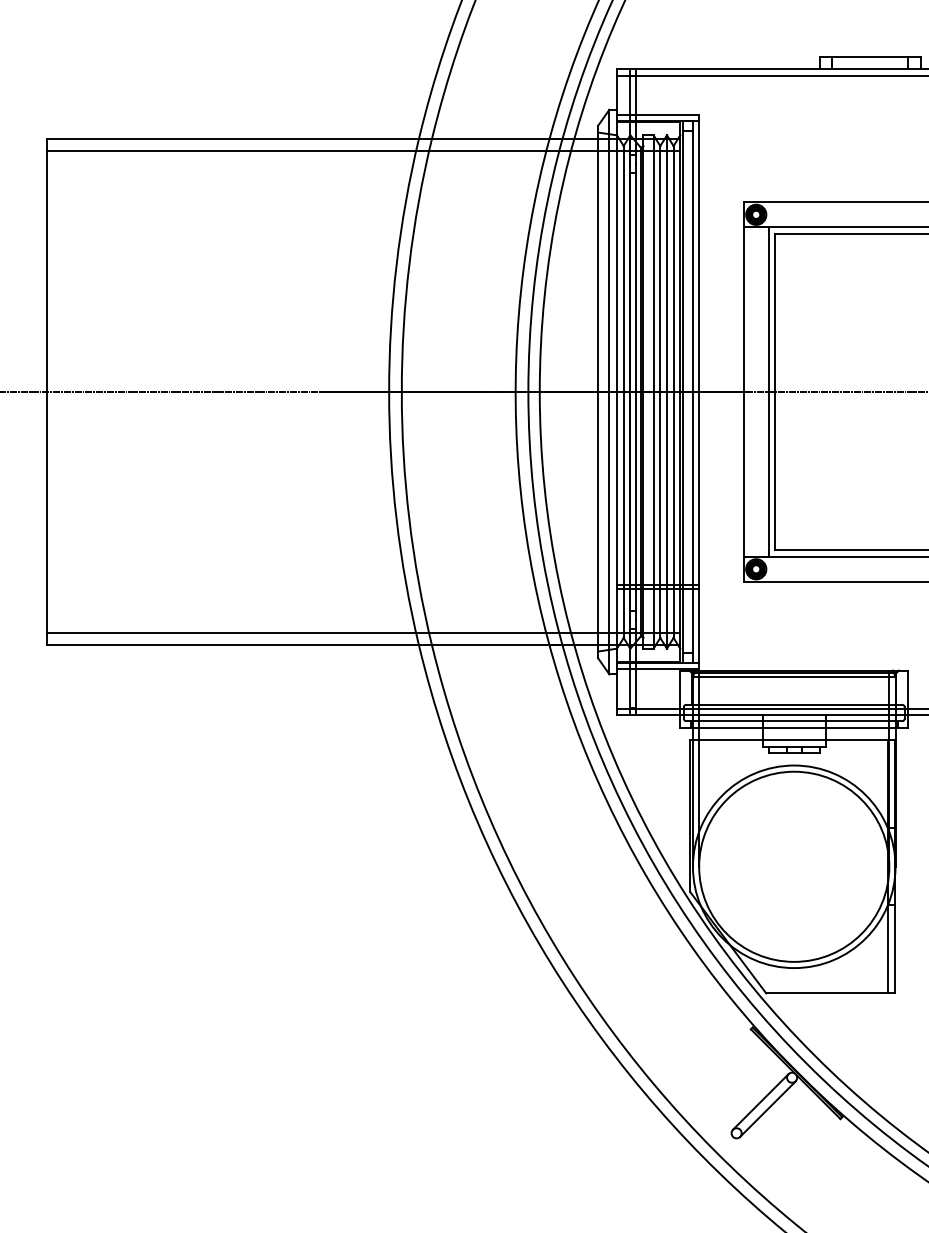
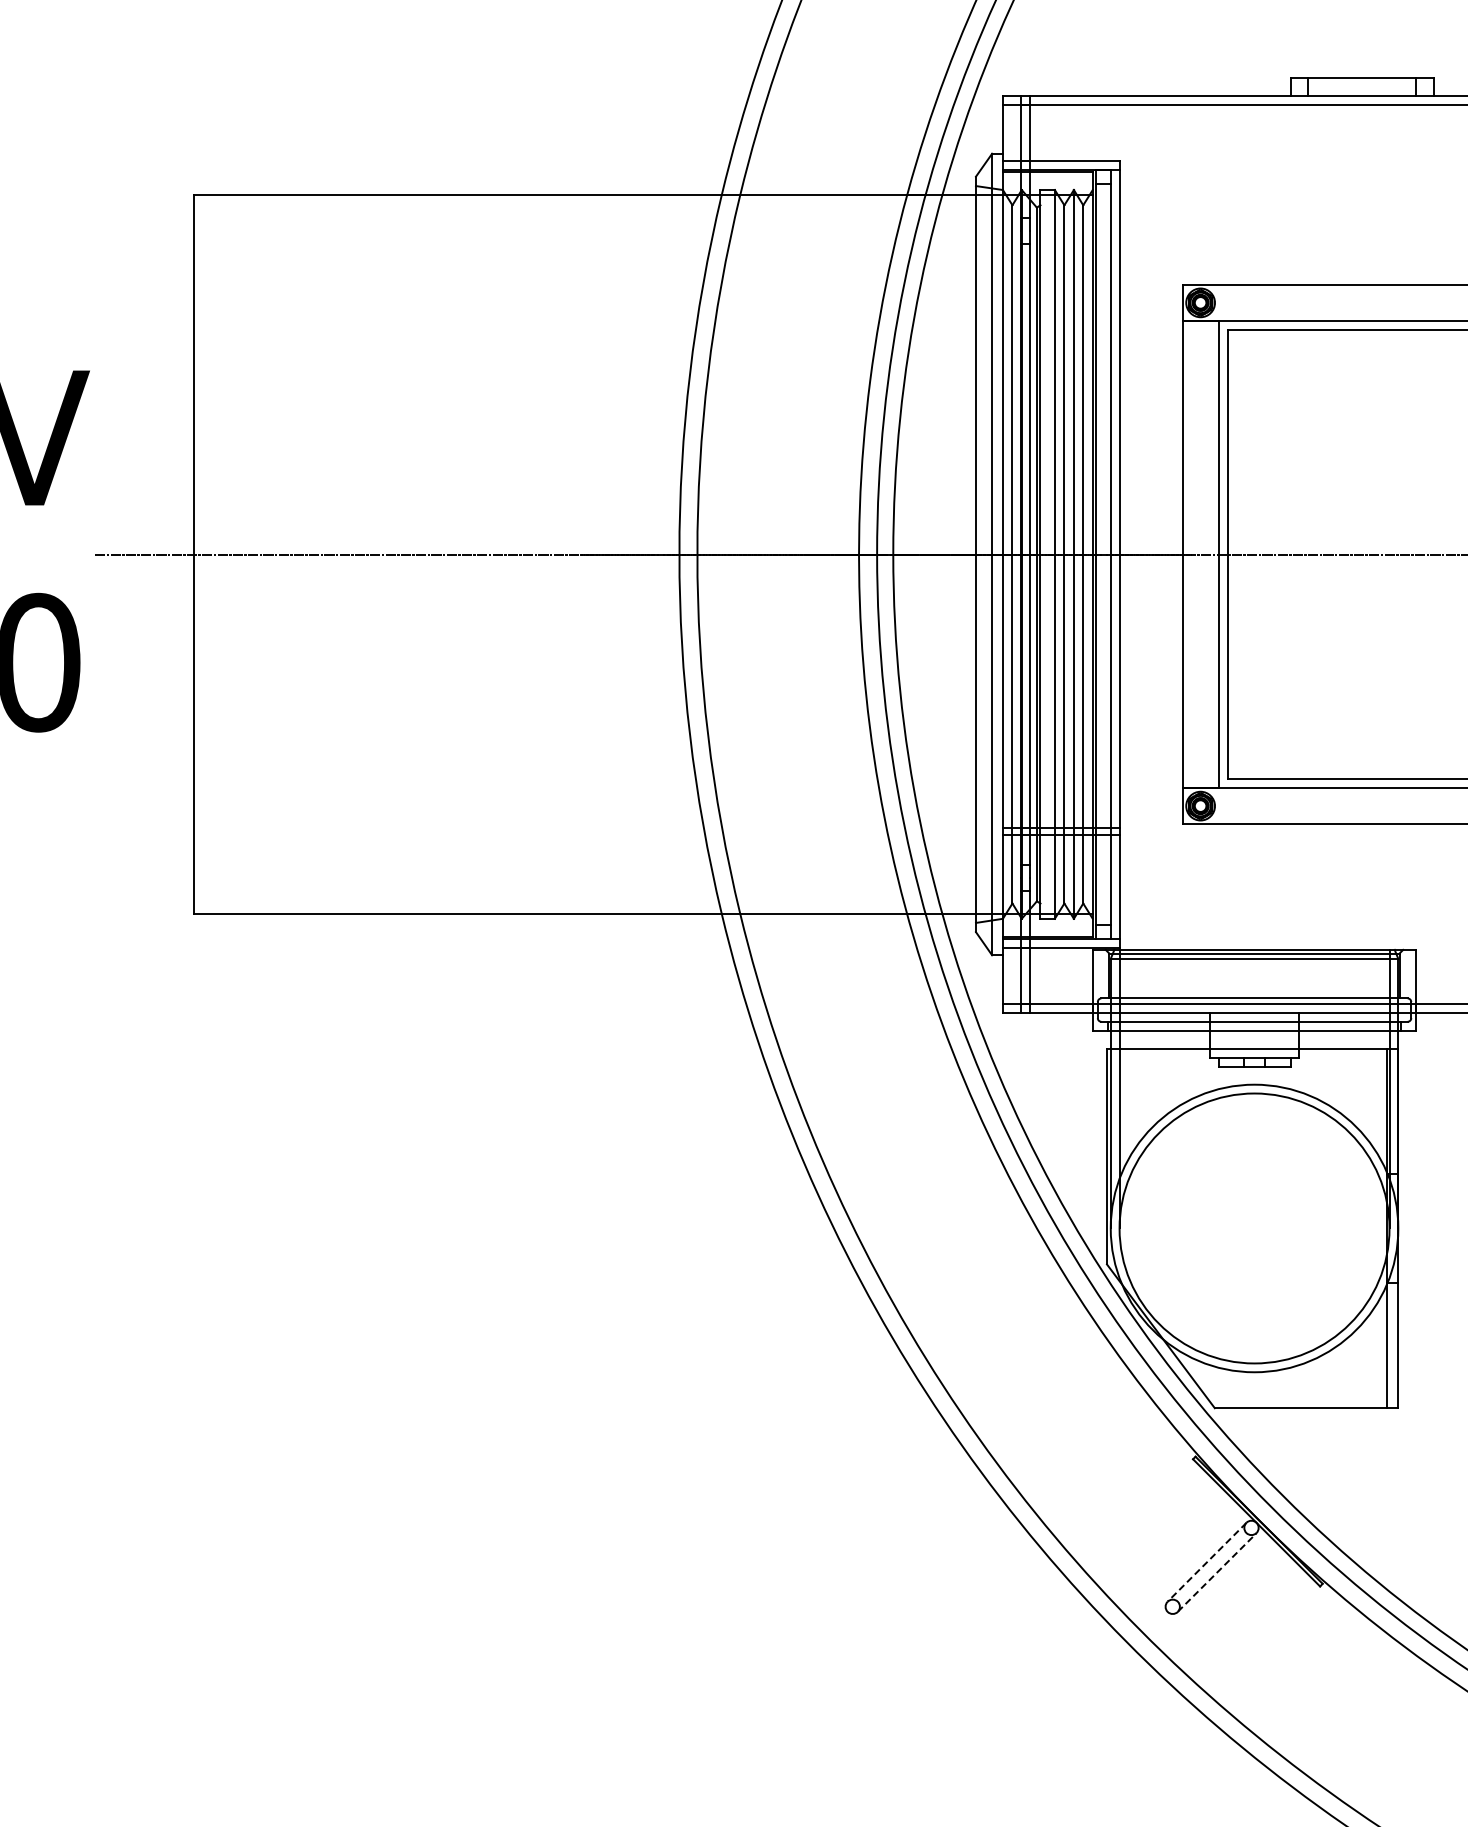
line: (363, 151) -> (643, 212), removed
line: (363, 632) -> (643, 896), removed
line: (761, 1102) -> (1207, 1562), solid -> dashed
line: (768, 1109) -> (1217, 1572), solid -> dashed

